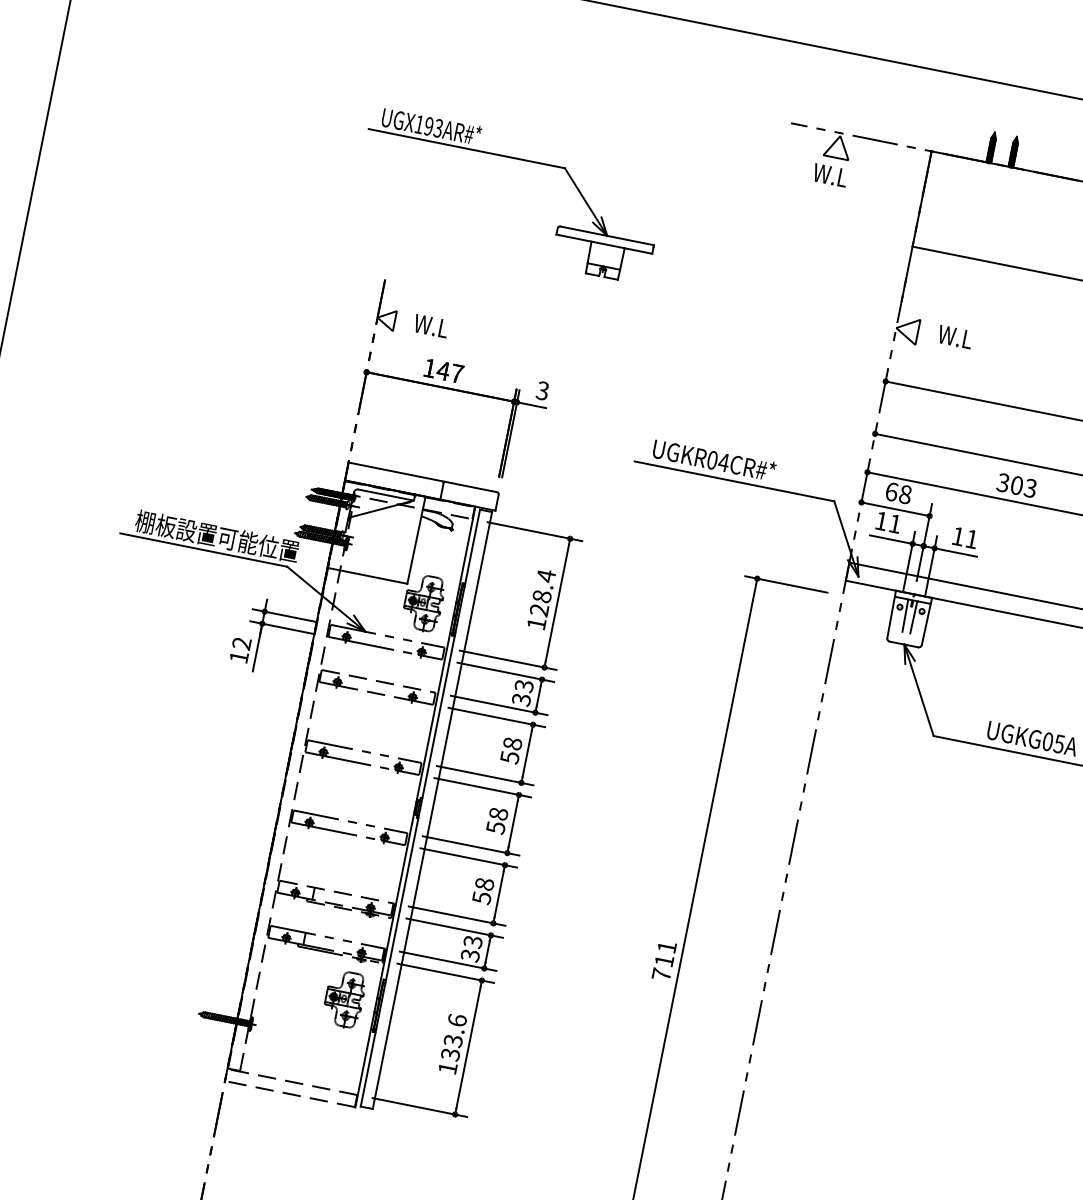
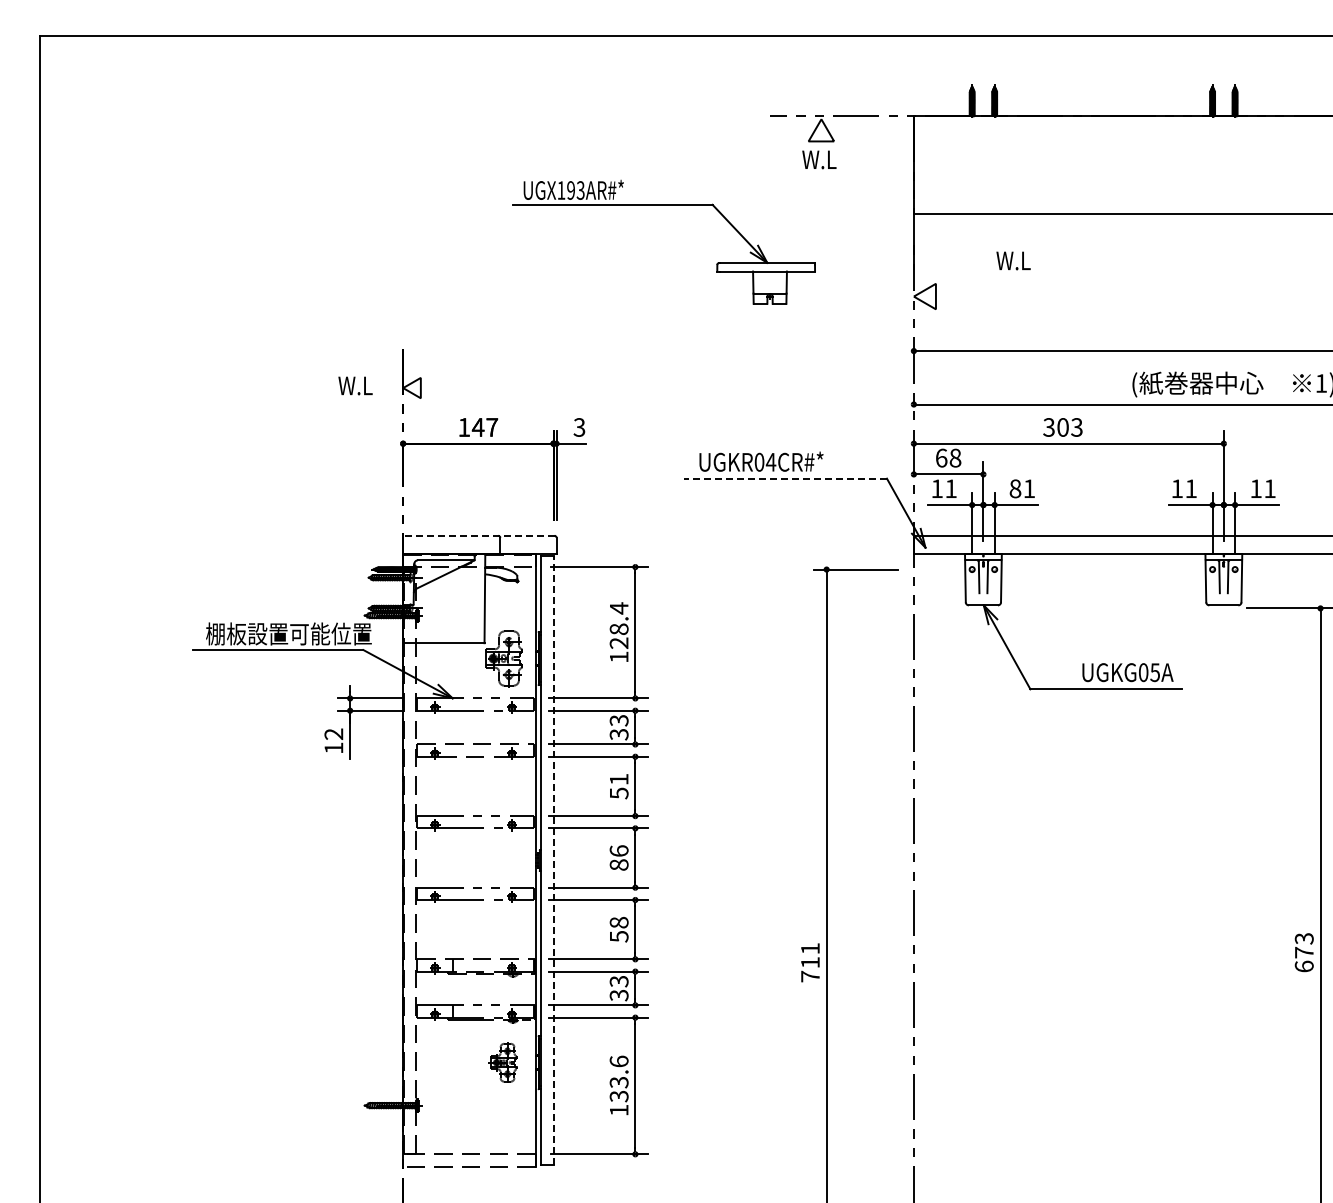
part: (516, 159) -> (663, 205), moved
text: (431, 325) -> (355, 385), moved
text: (955, 336) -> (1013, 260), moved
line: (422, 477) -> (478, 535), solid -> dashed
line: (734, 481) -> (785, 478), solid -> dashed
text: (958, 536) -> (1015, 488), 11 -> 81
text: (512, 743) -> (618, 779), 58 -> 51
line: (432, 810) -> (553, 860), solid -> dashed
text: (496, 821) -> (618, 858), 58 -> 86
part: (343, 998) -> (503, 1062), size x0.7

